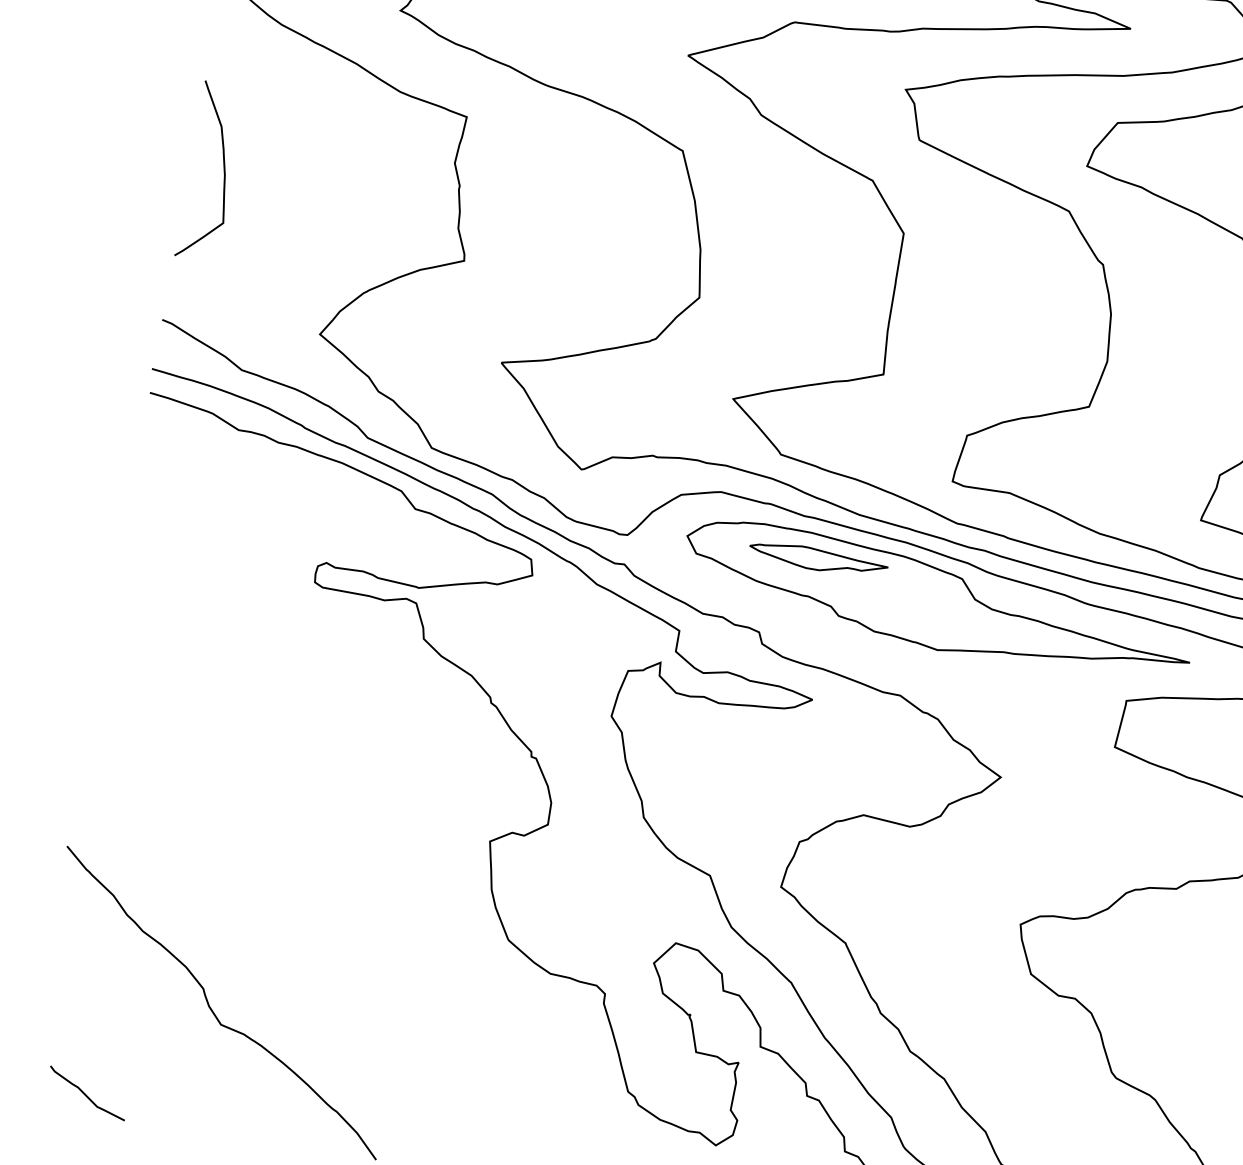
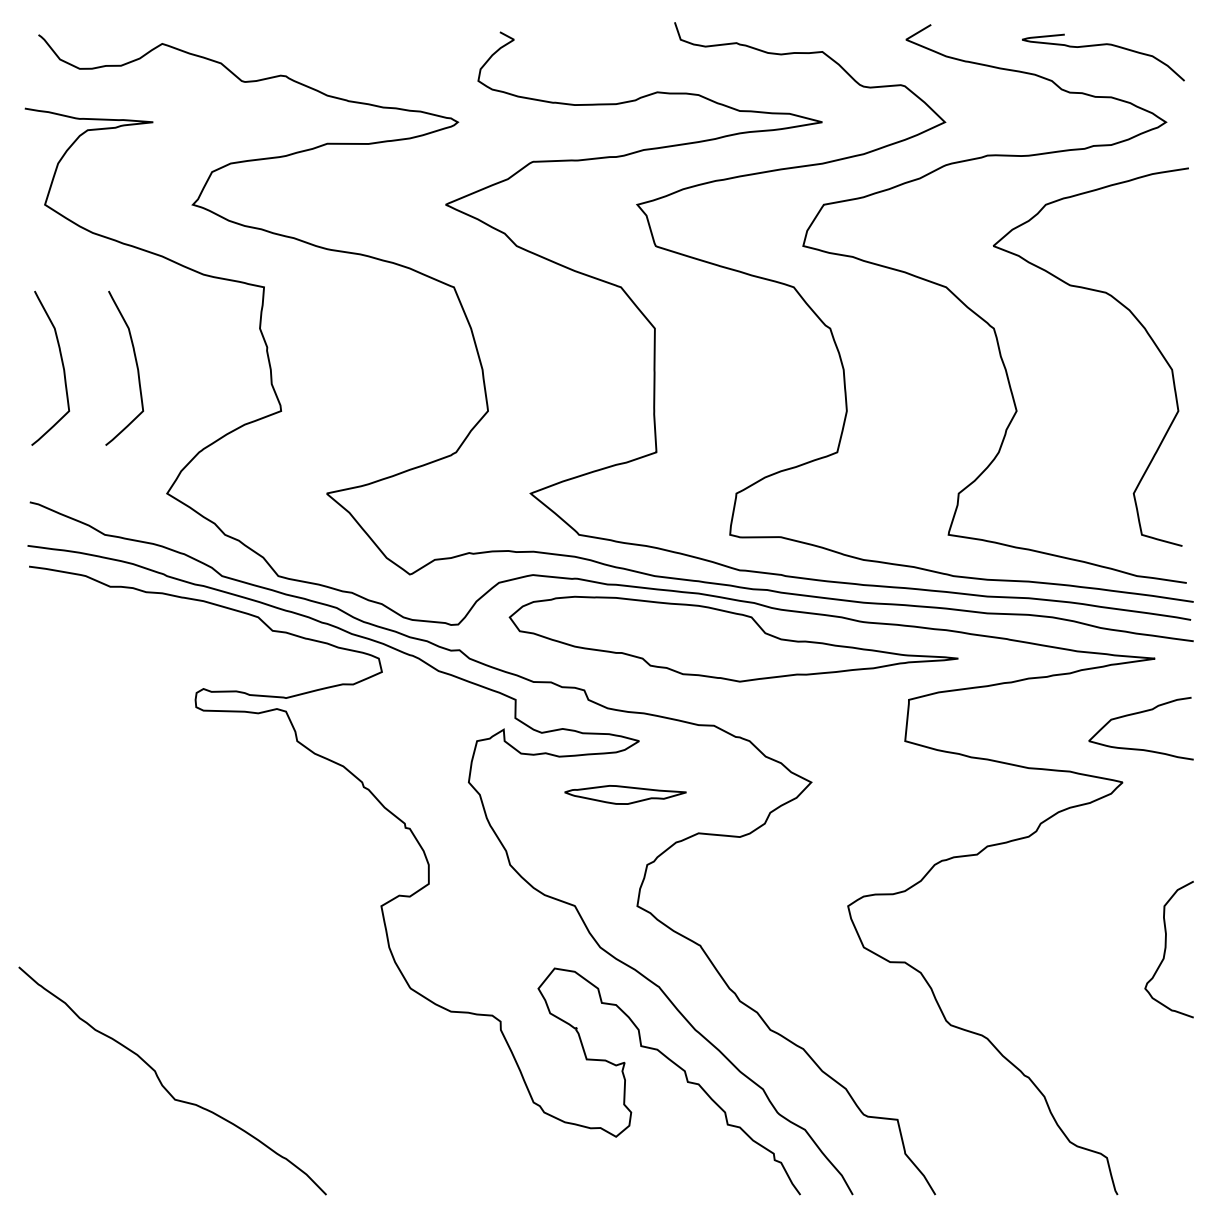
curve: (307, 180) -> (135, 363), added
part: (818, 559) -> (625, 794), moved
curve: (86, 1094) -> (68, 1177), removed

